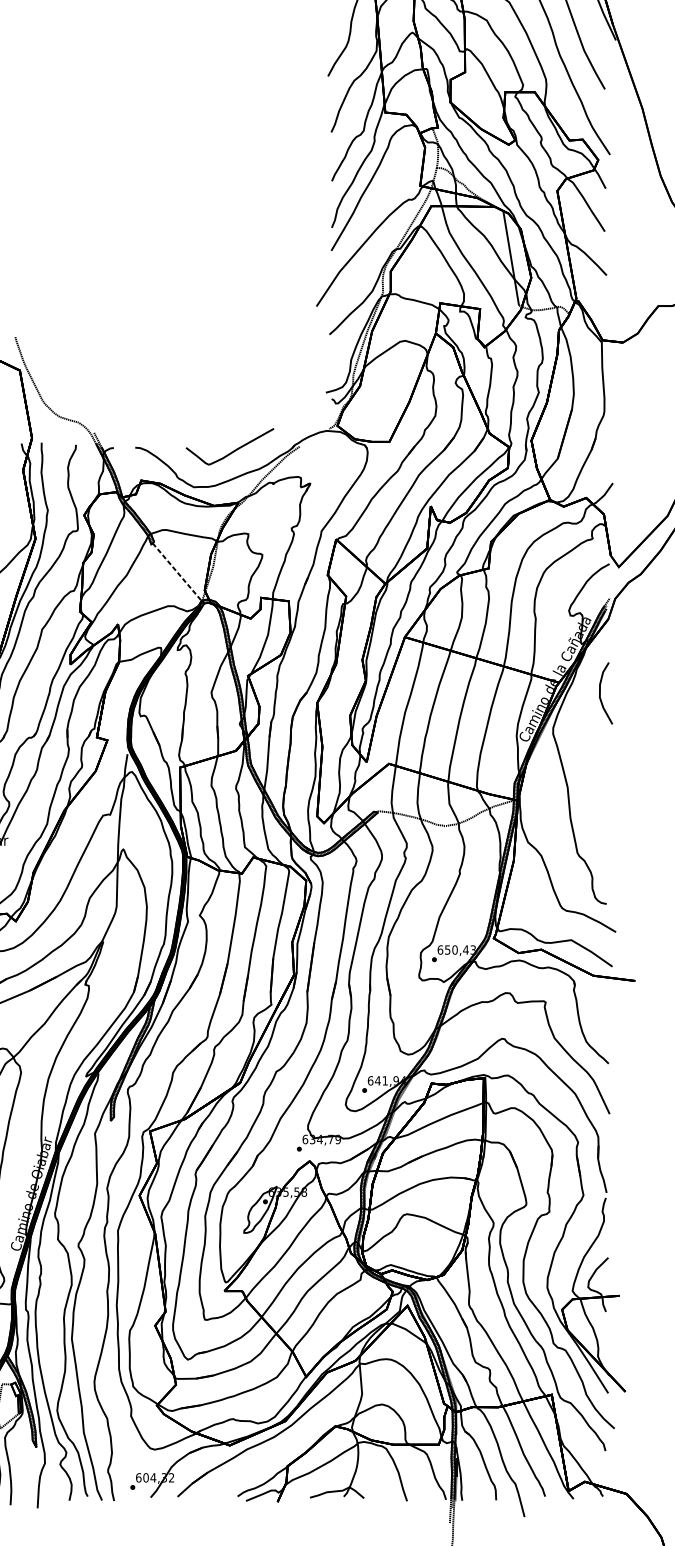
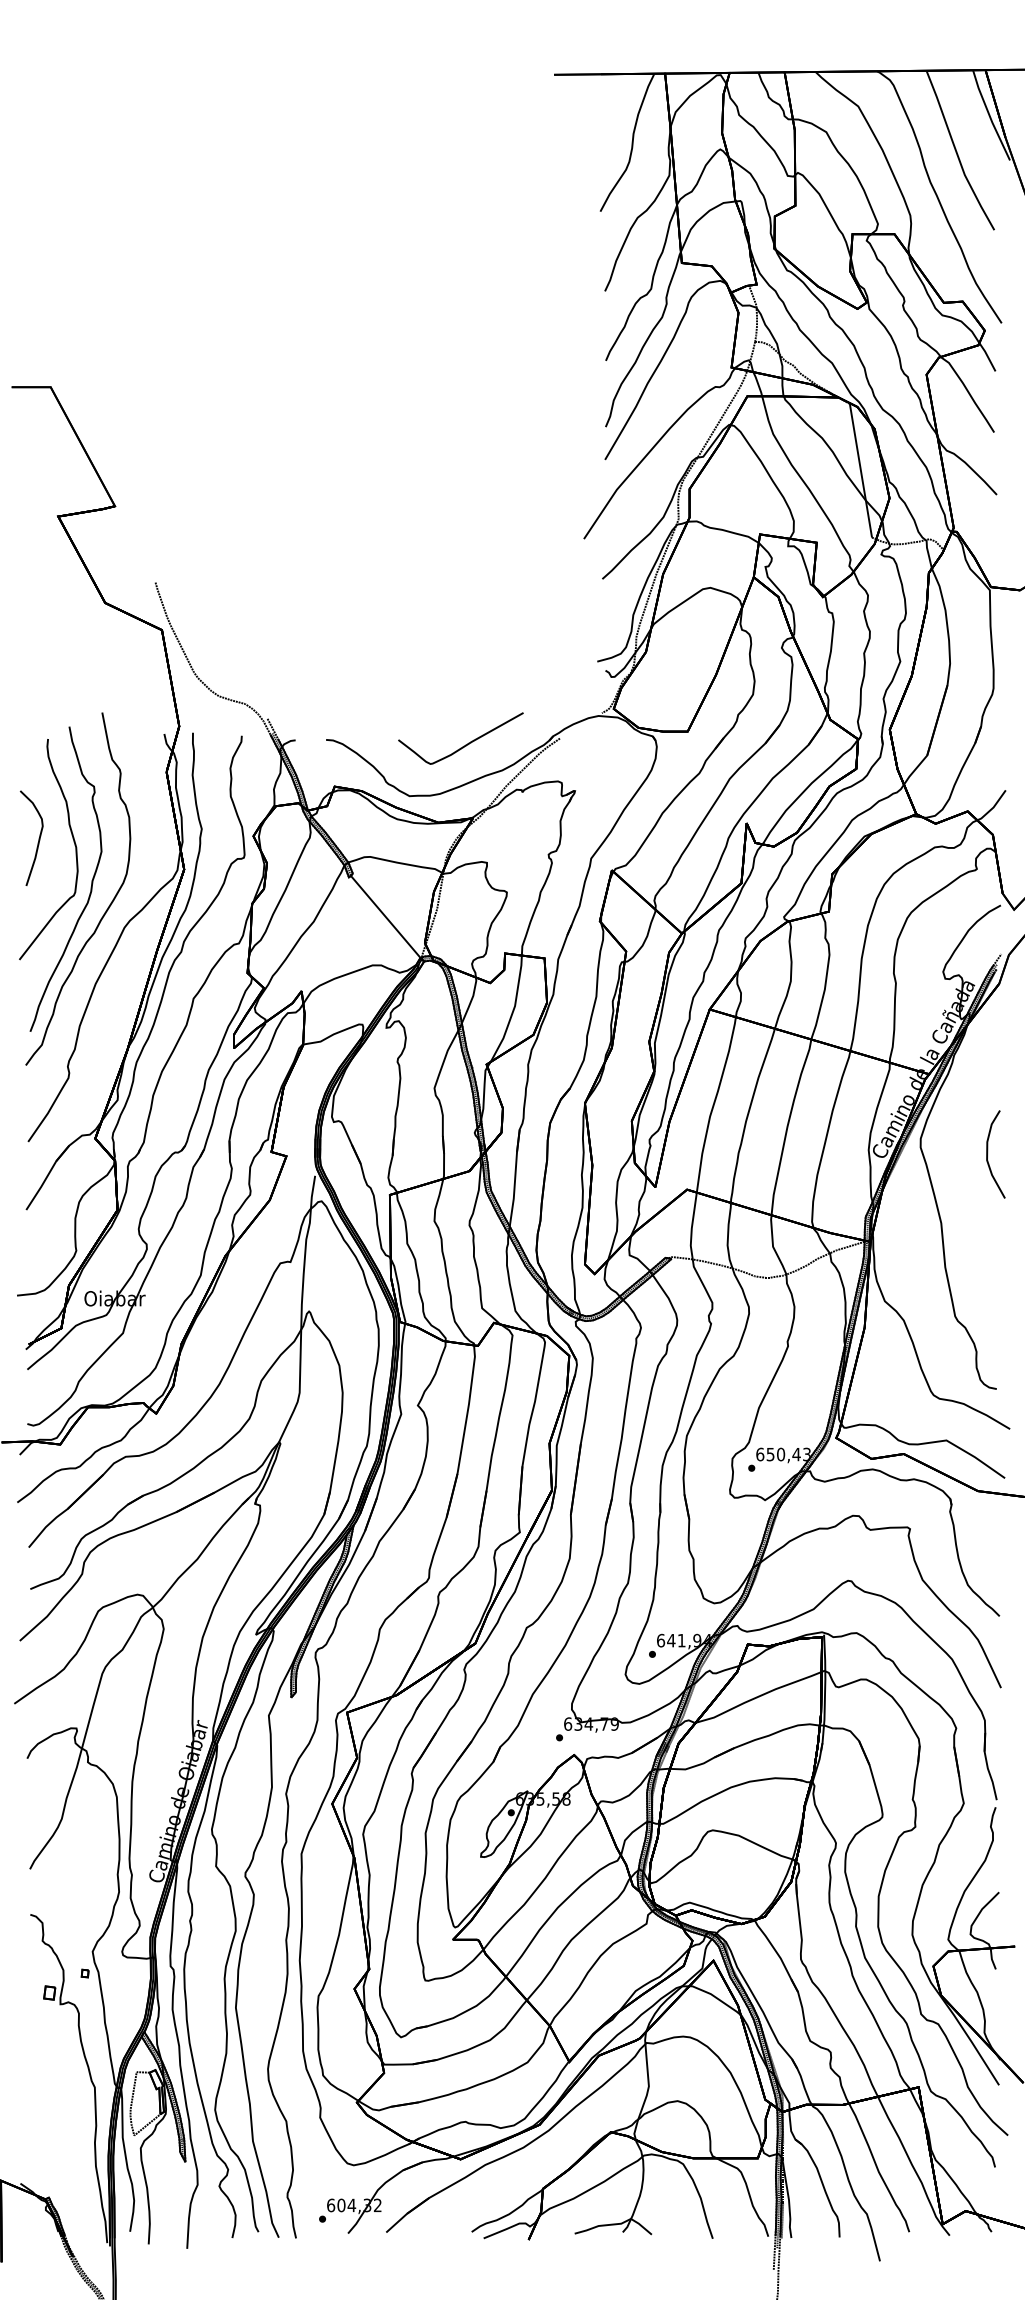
line: (177, 571) -> (385, 916), dashed -> solid
part: (600, 693) -> (988, 1154), moved

